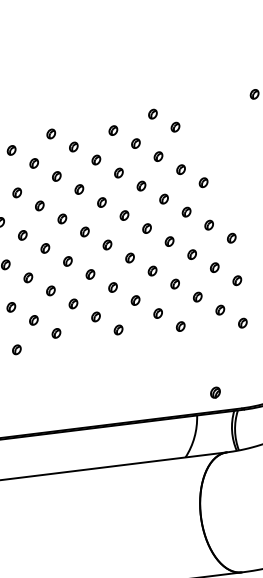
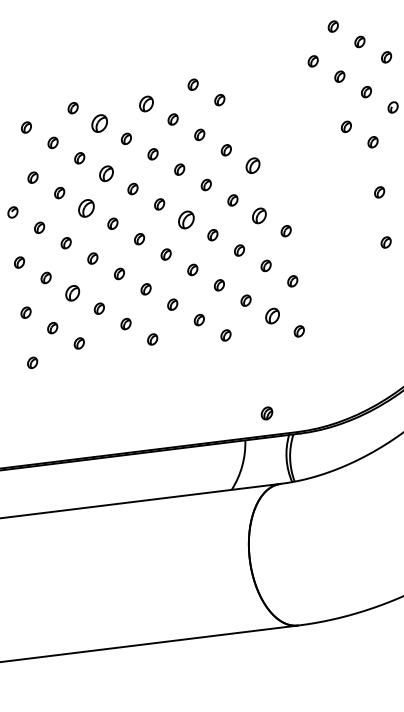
part: (113, 130) -> (146, 104), size x1.4
part: (73, 147) -> (99, 123), size x1.6
part: (203, 182) -> (252, 165), size x1.4
part: (78, 189) -> (105, 173), size x1.4
part: (61, 219) -> (85, 208), size x1.6
part: (209, 224) -> (259, 215), size x1.4
part: (146, 228) -> (185, 219), size x1.6
part: (50, 291) -> (72, 293), size x1.4
part: (220, 309) -> (272, 315), size x1.4

